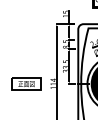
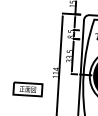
part: (26, 83) -> (27, 88), moved

